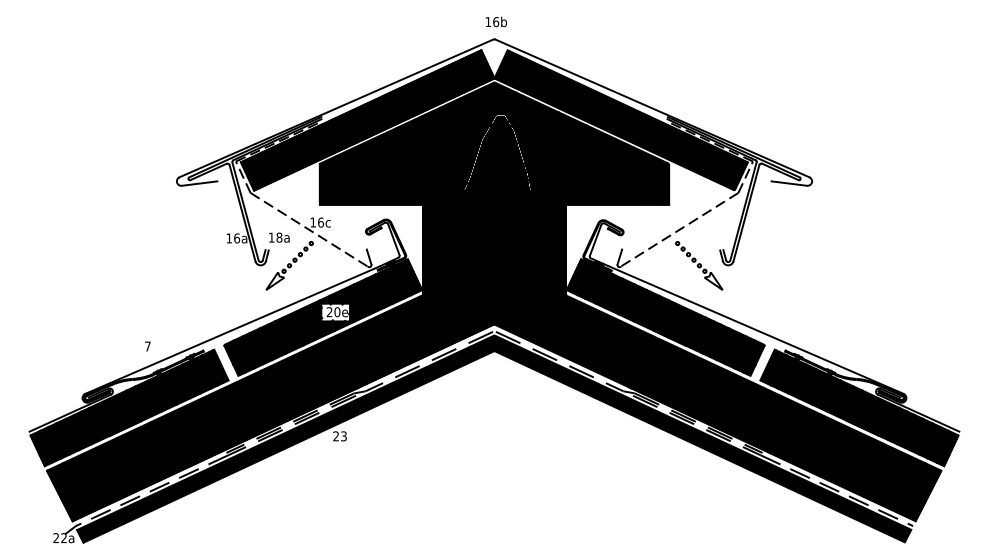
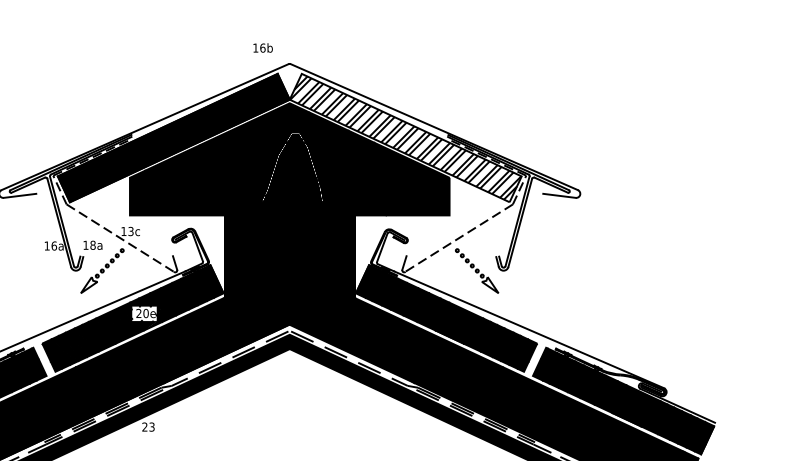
text: (495, 21) -> (262, 47), moved
fill: (621, 120) -> (405, 138), removed
text: (320, 222) -> (130, 231), 16c -> 13c

